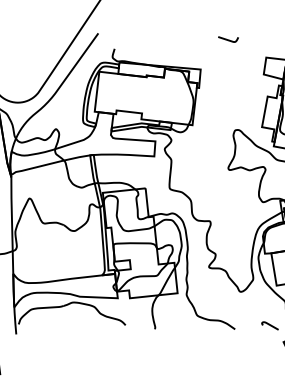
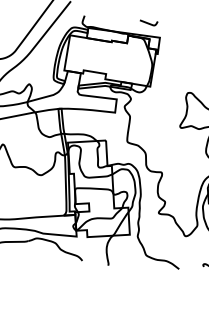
curve: (228, 39) -> (148, 22), moved

